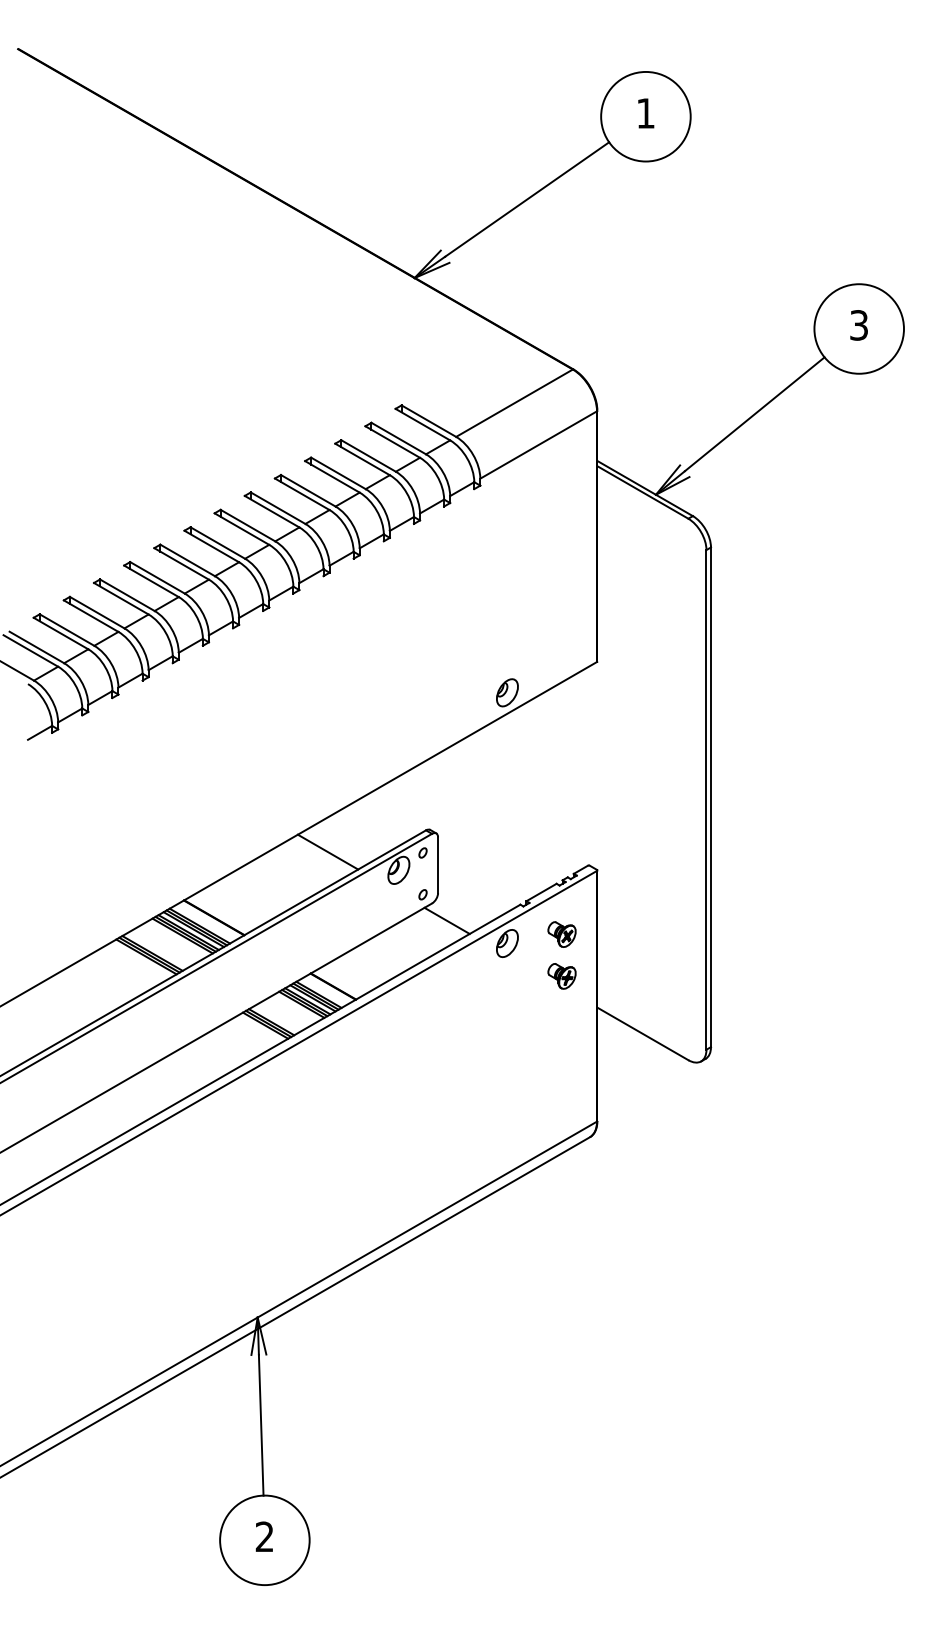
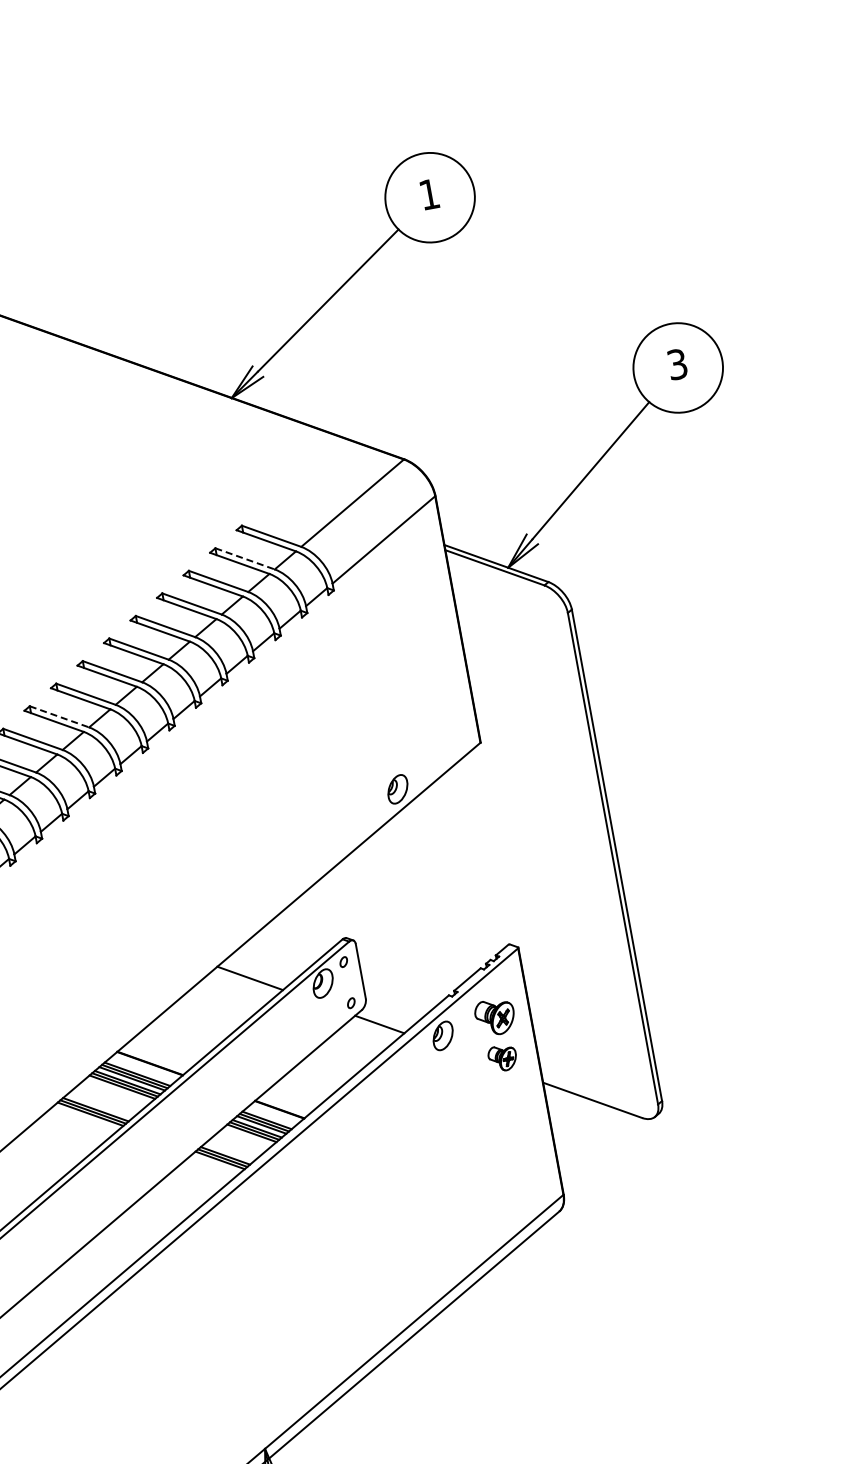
line: (398, 438) -> (244, 558), solid -> dashed
line: (187, 560) -> (59, 716), solid -> dashed
part: (561, 934) -> (494, 1017), size x1.4

